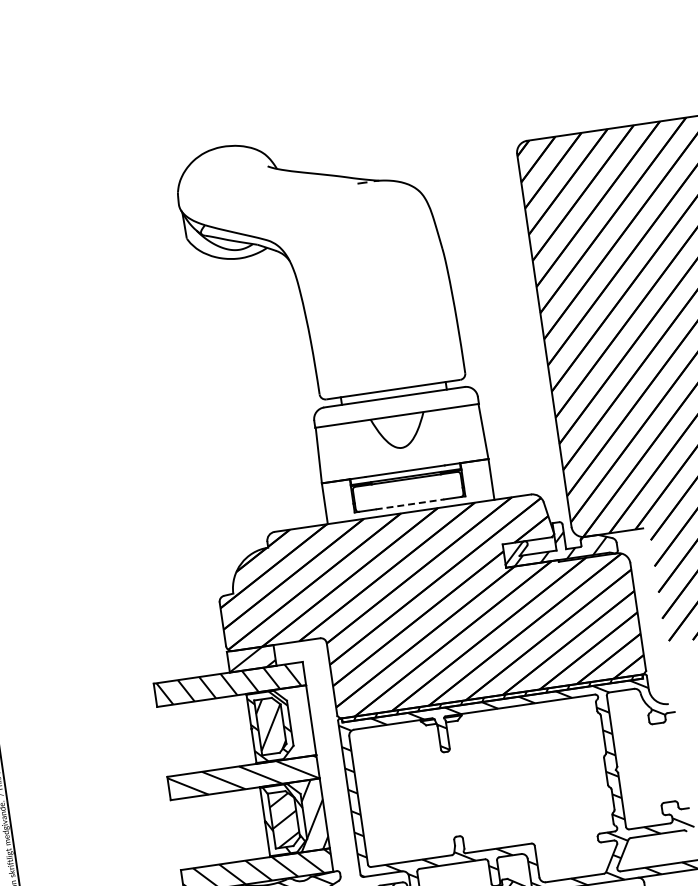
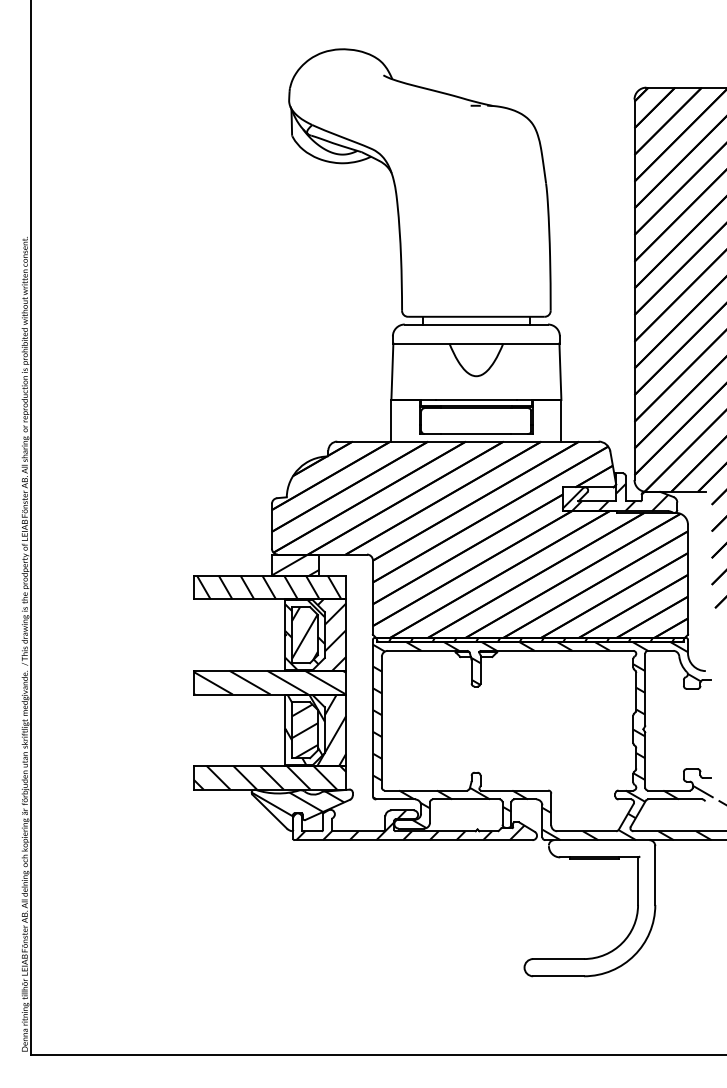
line: (410, 504) -> (476, 433), dashed -> solid
hatch: (286, 723) -> (321, 634), added

